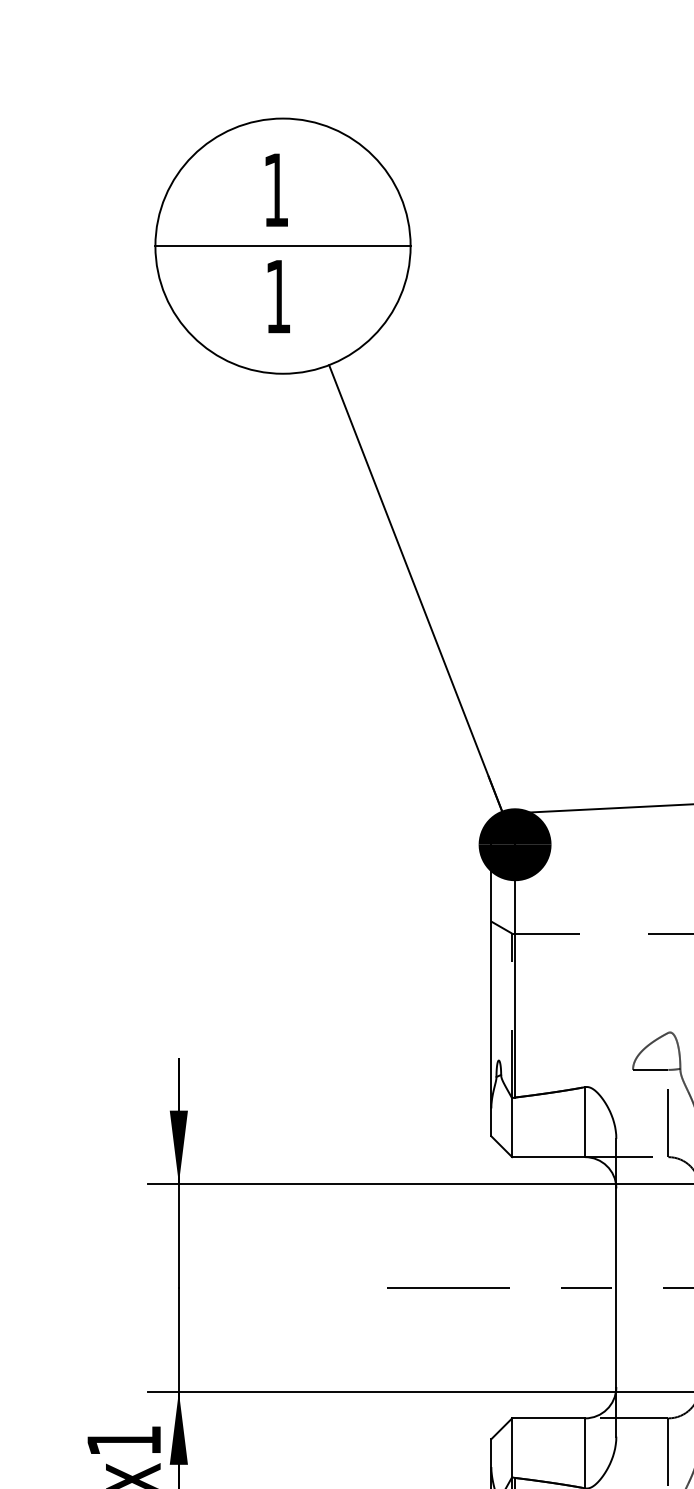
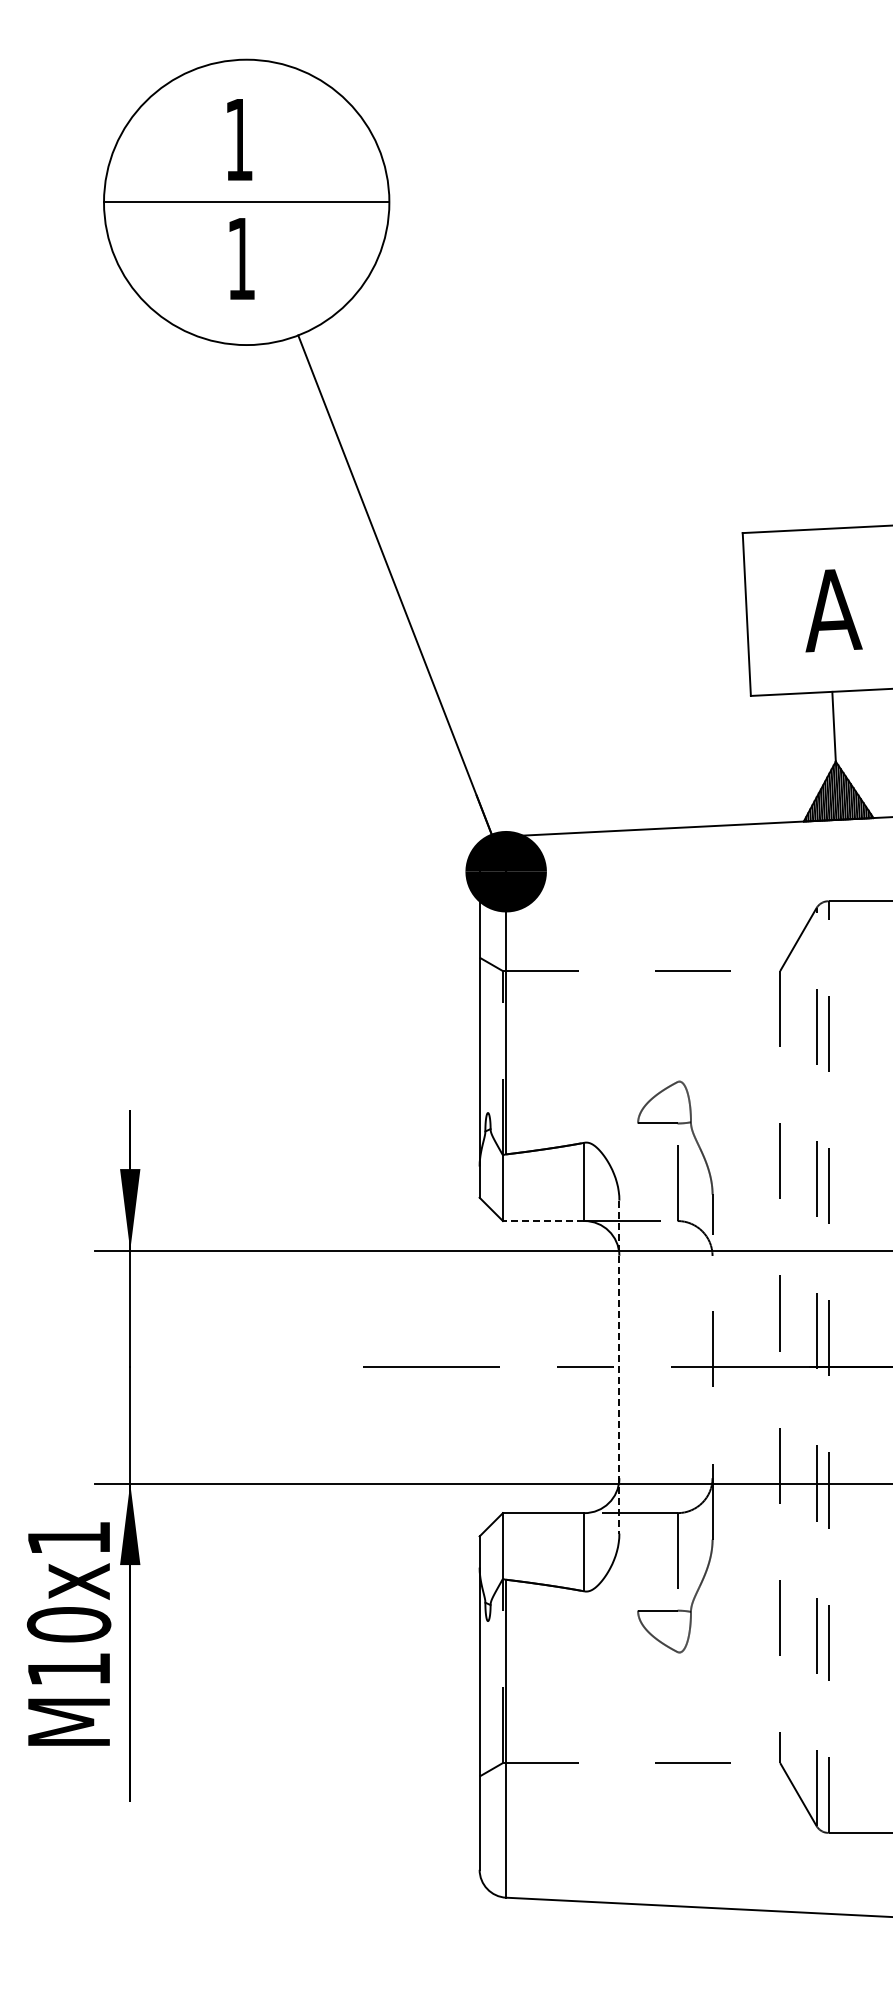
line: (548, 1157) -> (543, 1221), solid -> dashed
line: (616, 1288) -> (619, 1367), solid -> dashed

